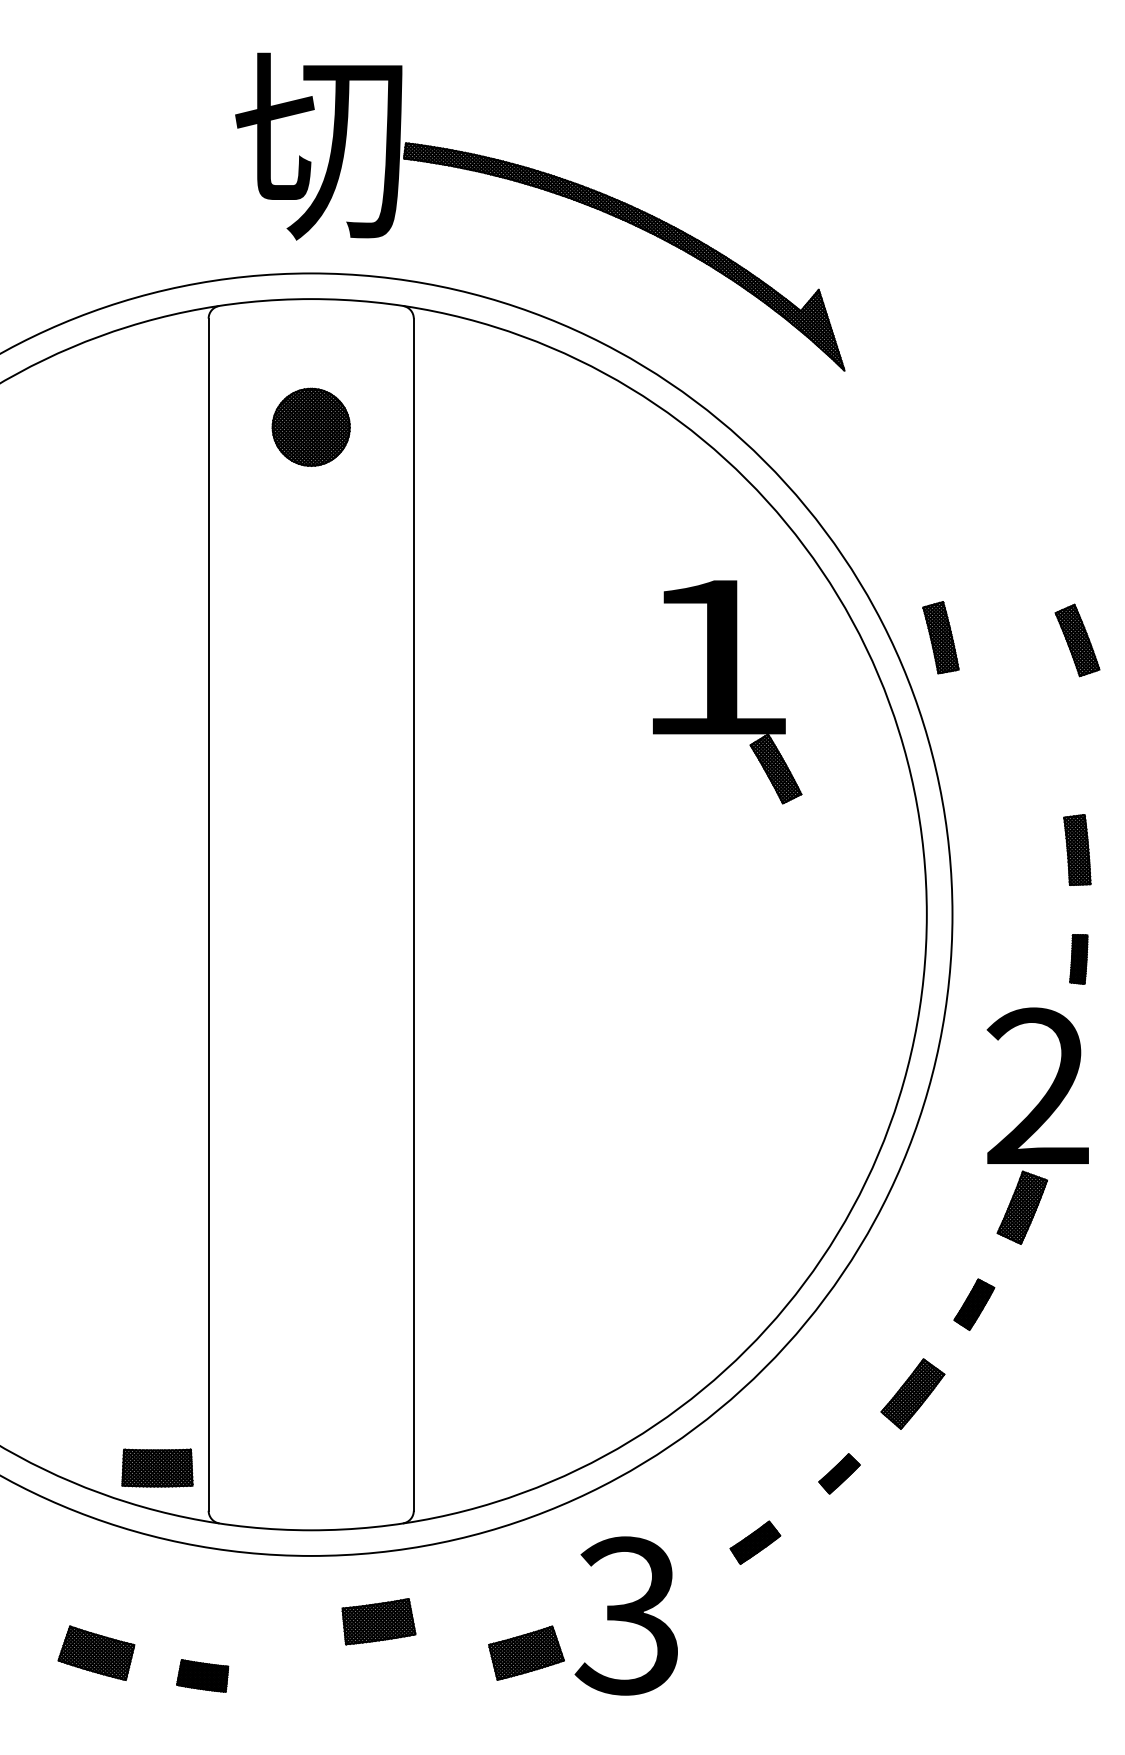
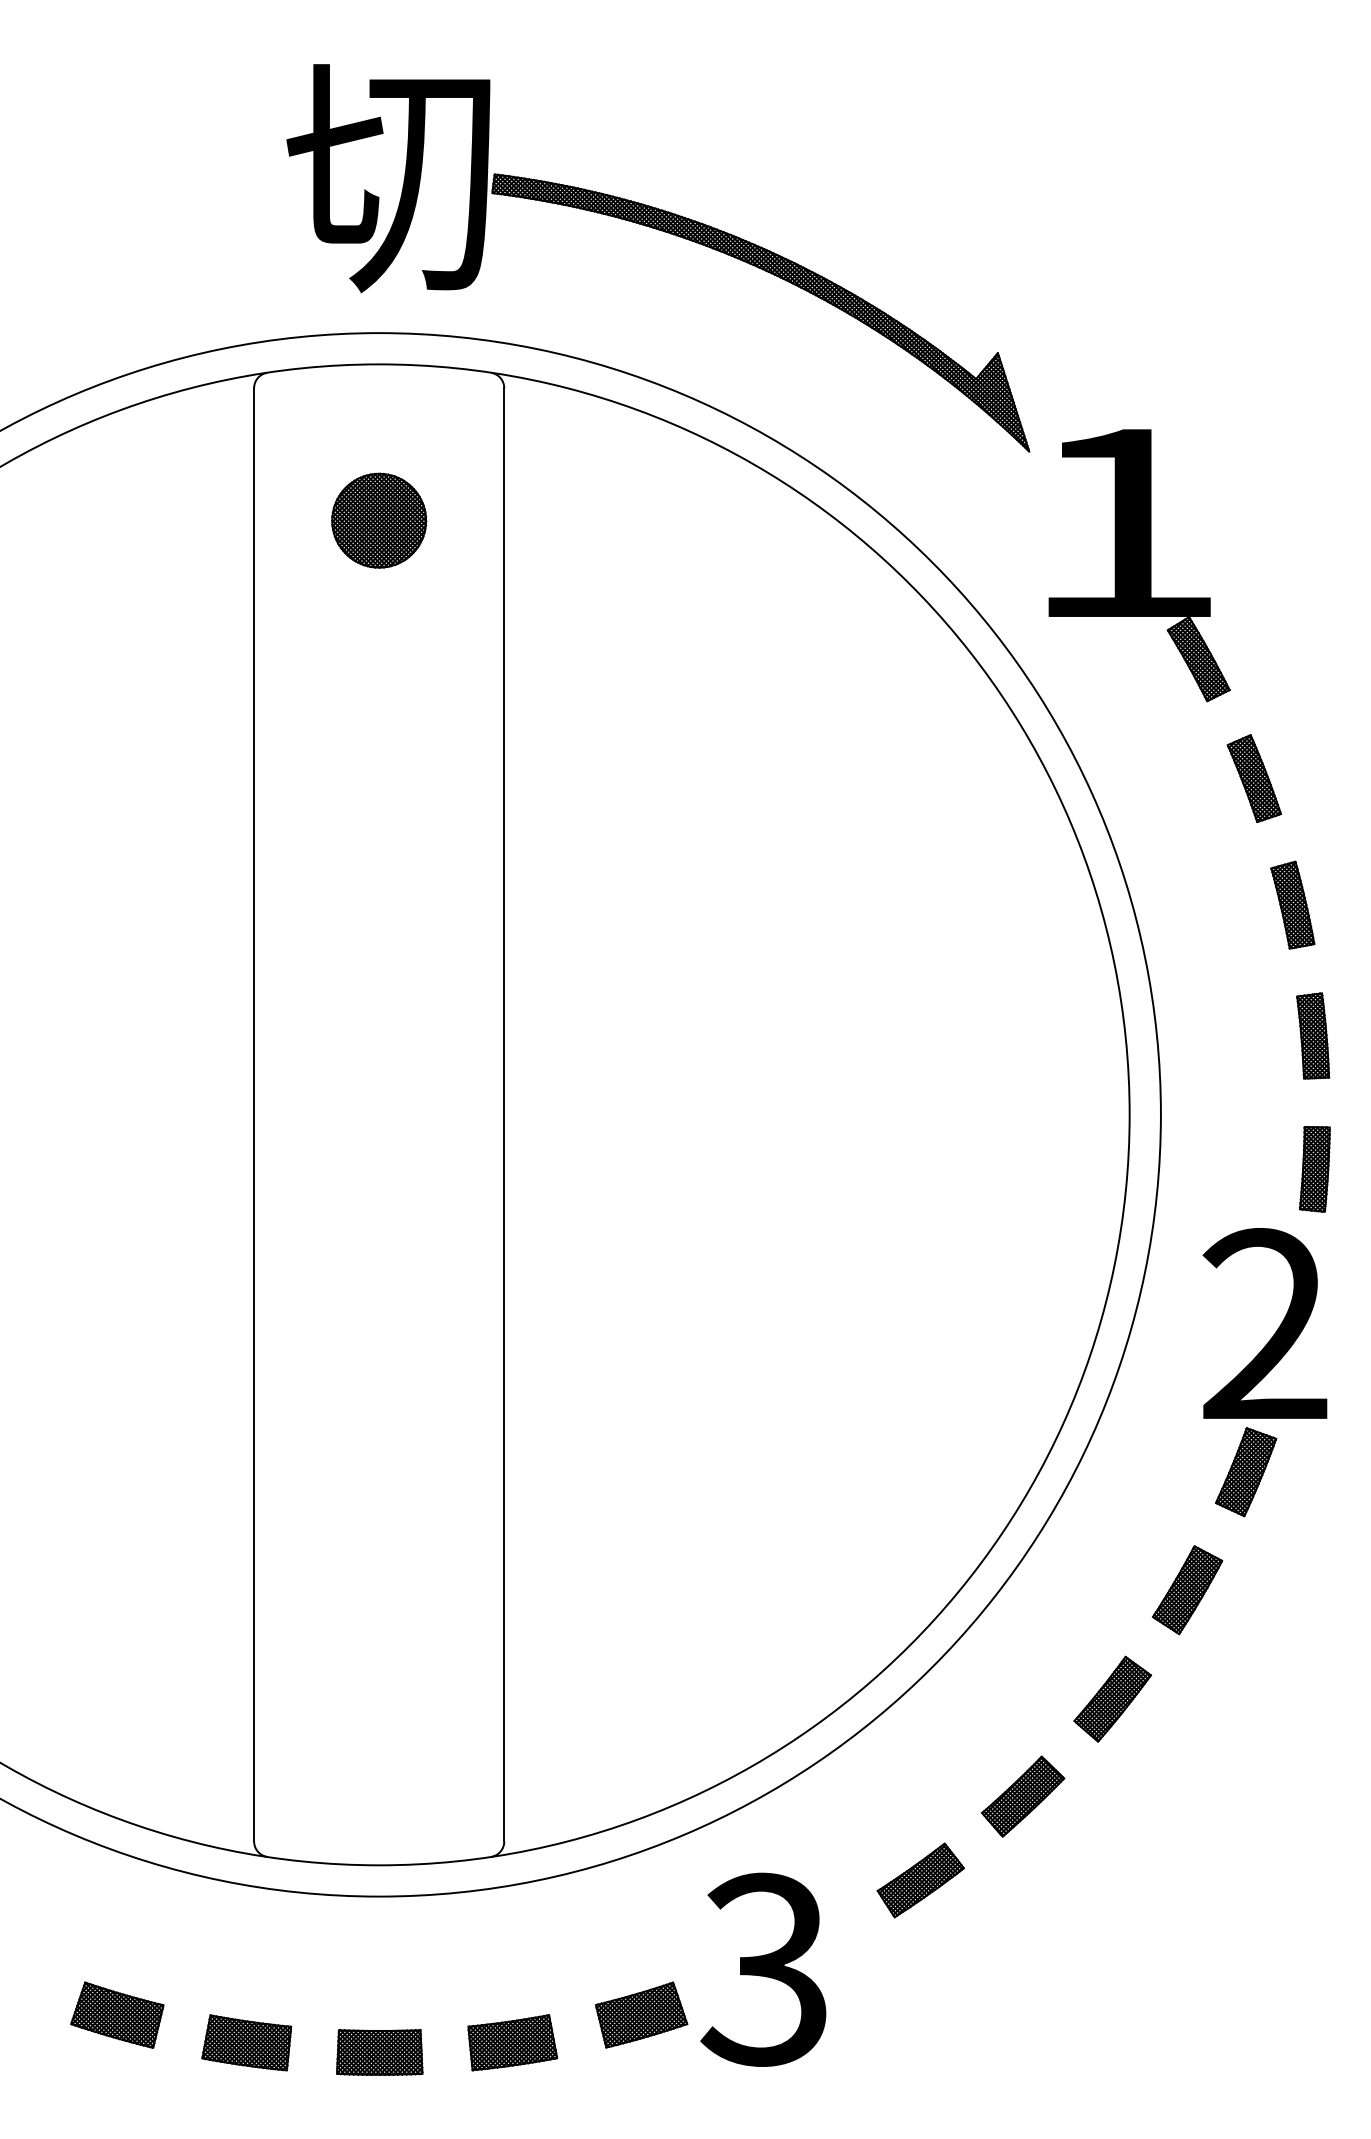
part: (940, 637) -> (1292, 904), moved
part: (1076, 640) -> (1253, 778), moved
part: (727, 692) -> (1139, 565), moved
part: (1078, 959) -> (1314, 1169), size x1.43
part: (974, 1304) -> (1187, 1590), size x1.43
part: (157, 1468) -> (379, 2052), moved
part: (839, 1473) -> (1023, 1796), size x1.67
part: (755, 1542) -> (920, 1880), size x1.43
part: (378, 1621) -> (512, 2042), moved
part: (202, 1675) -> (246, 2042), size x1.43

